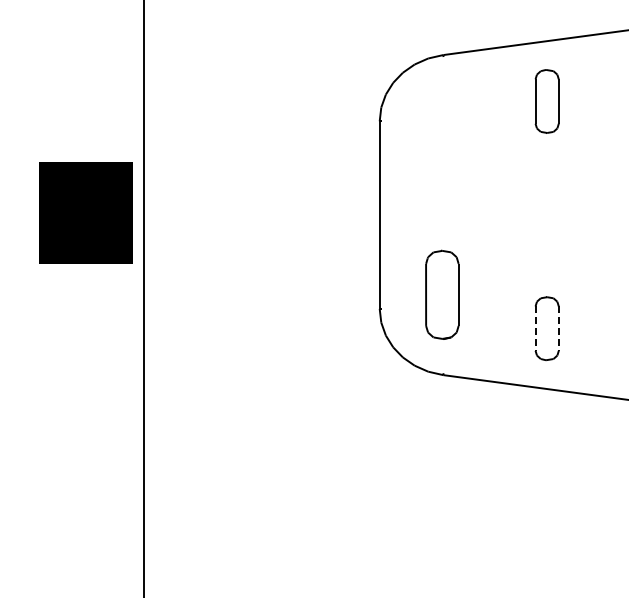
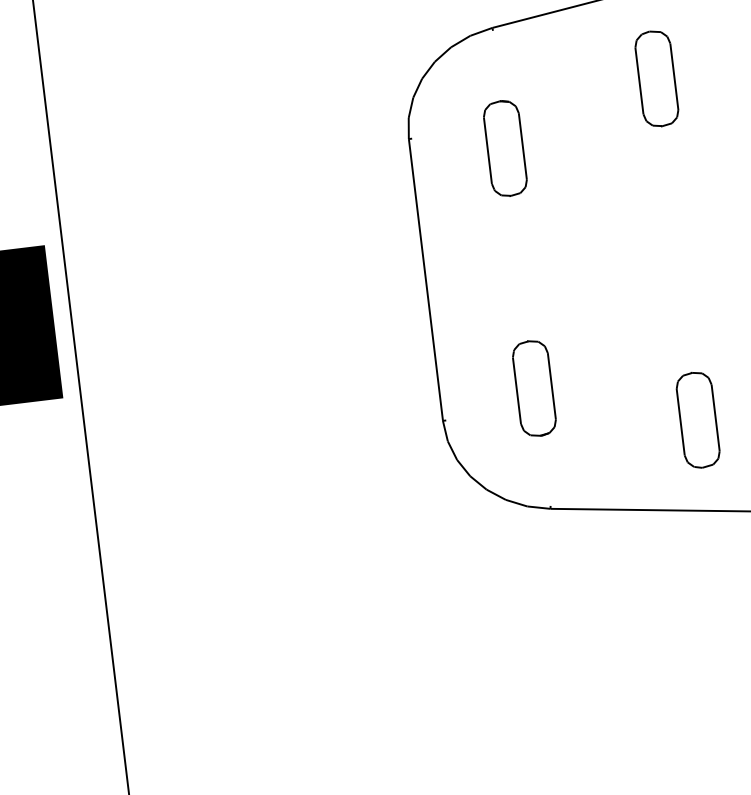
part: (441, 134) -> (504, 147), added
part: (441, 294) -> (533, 388), size x0.71
line: (535, 329) -> (680, 423), dashed -> solid
line: (558, 329) -> (715, 419), dashed -> solid

